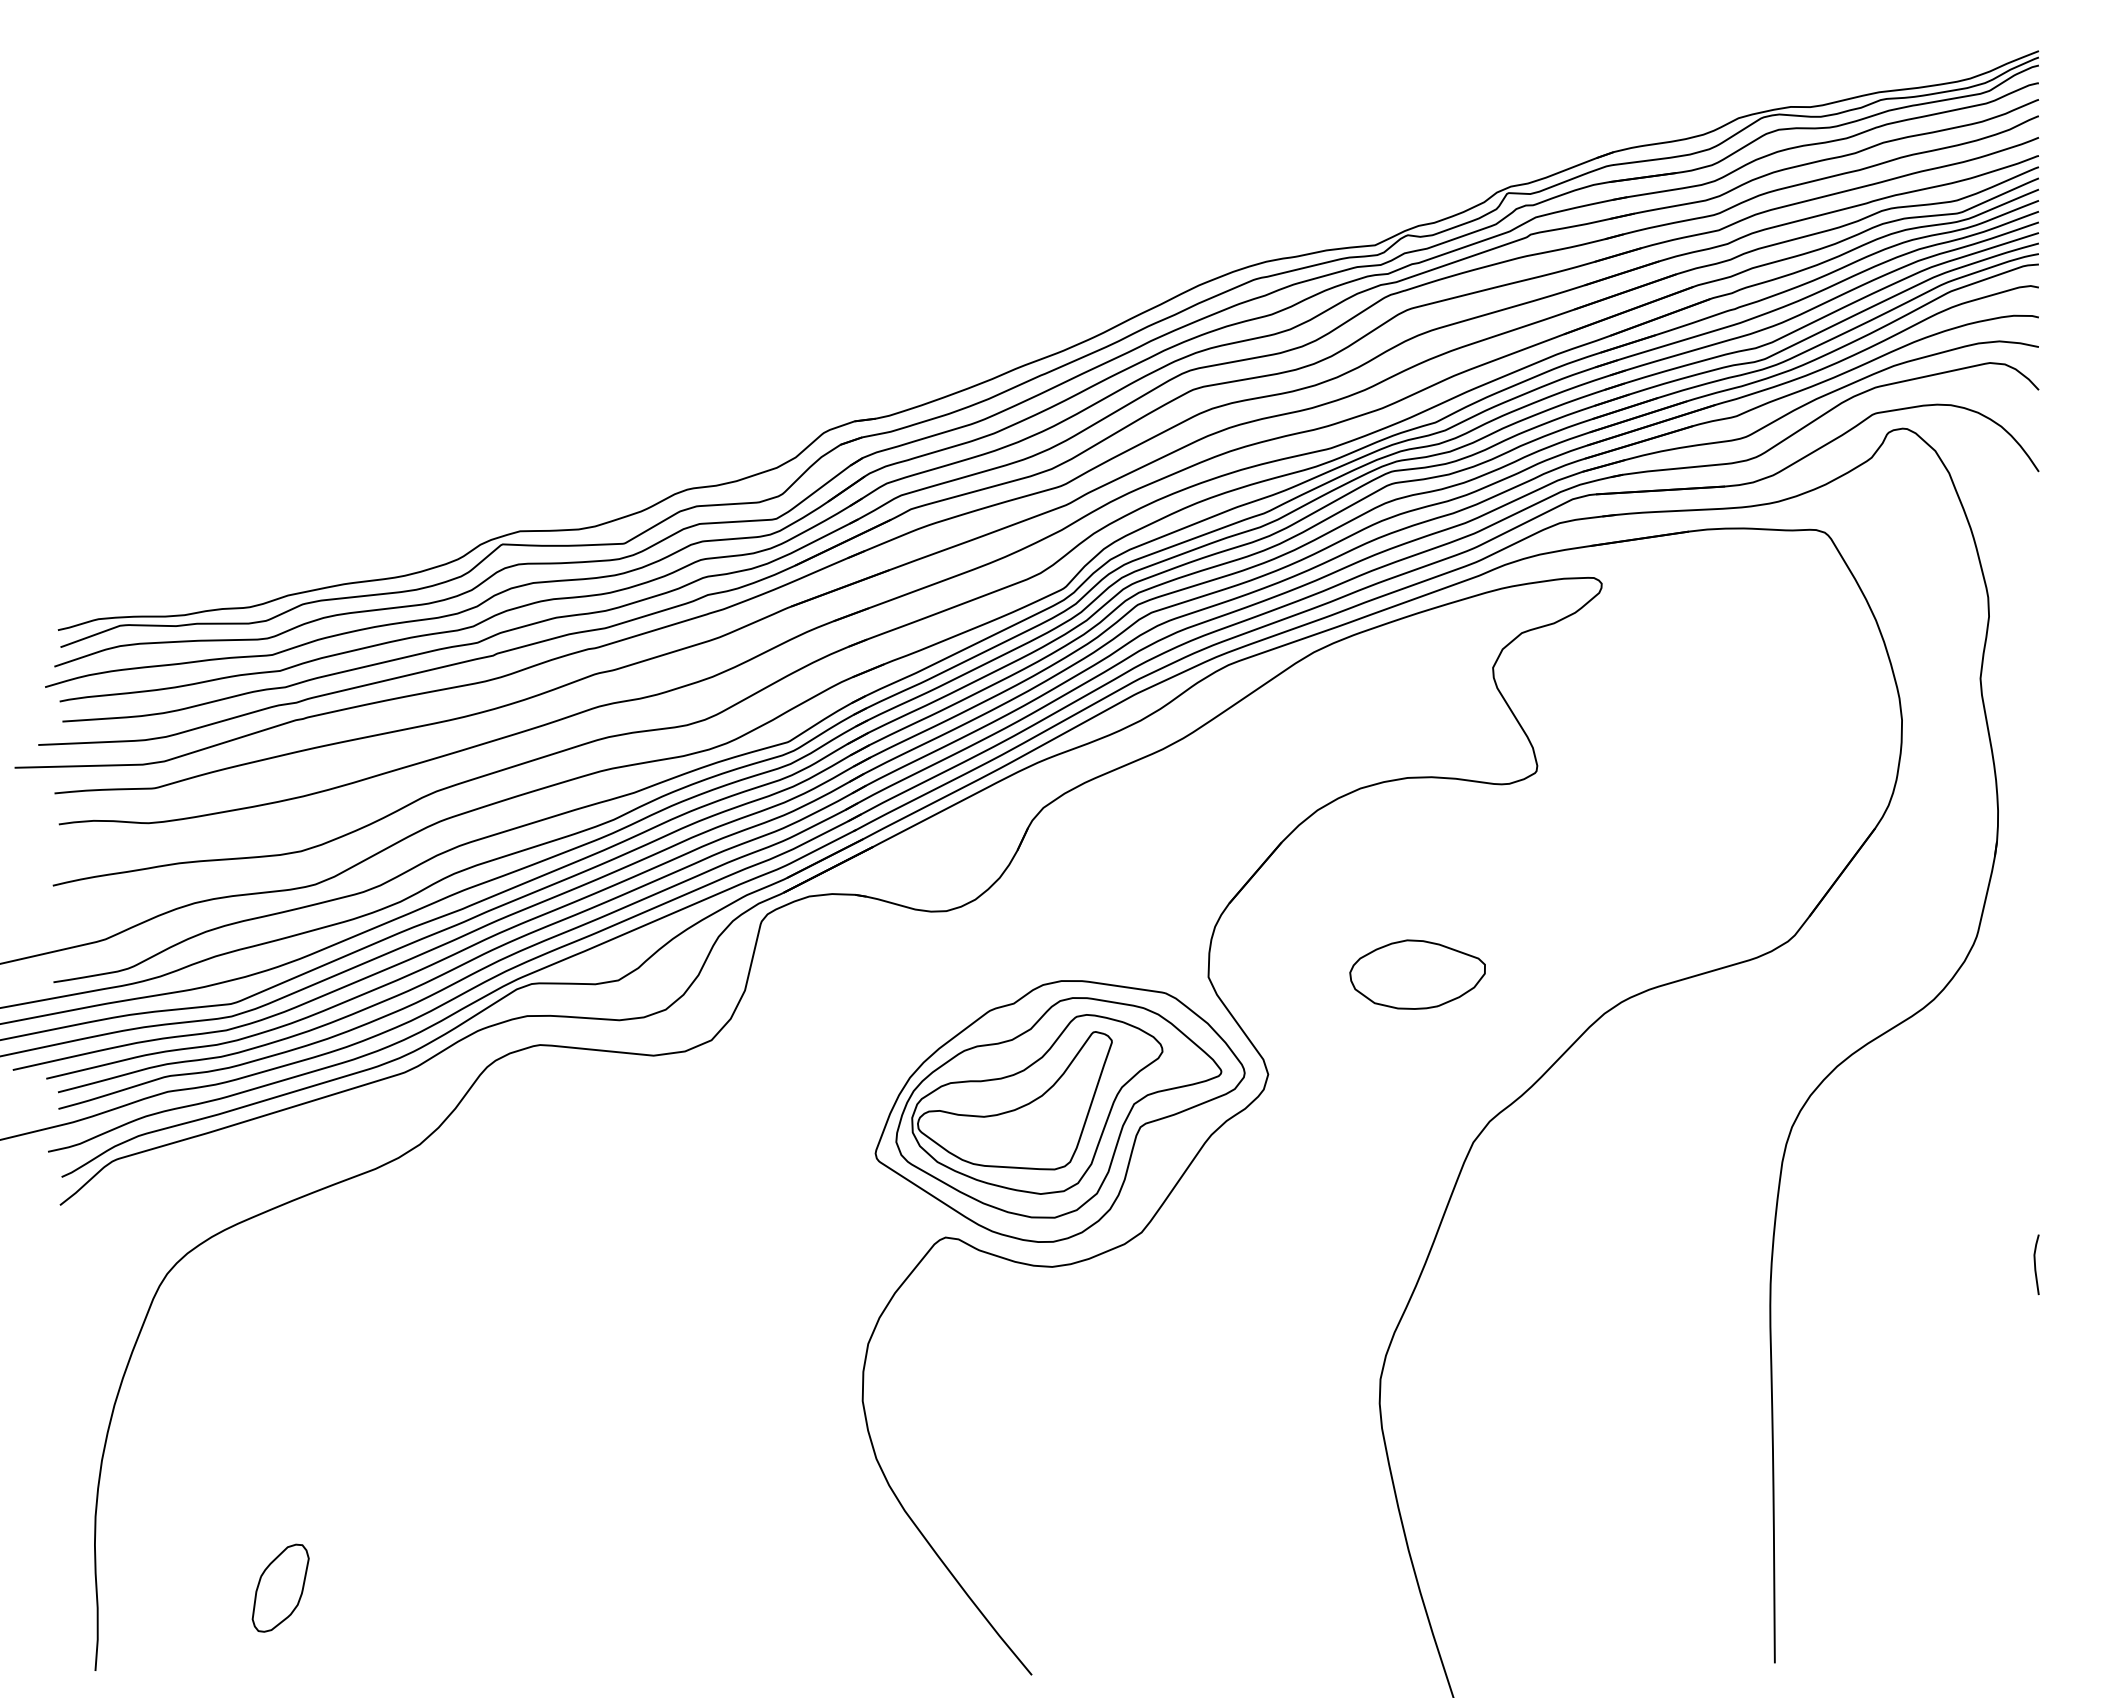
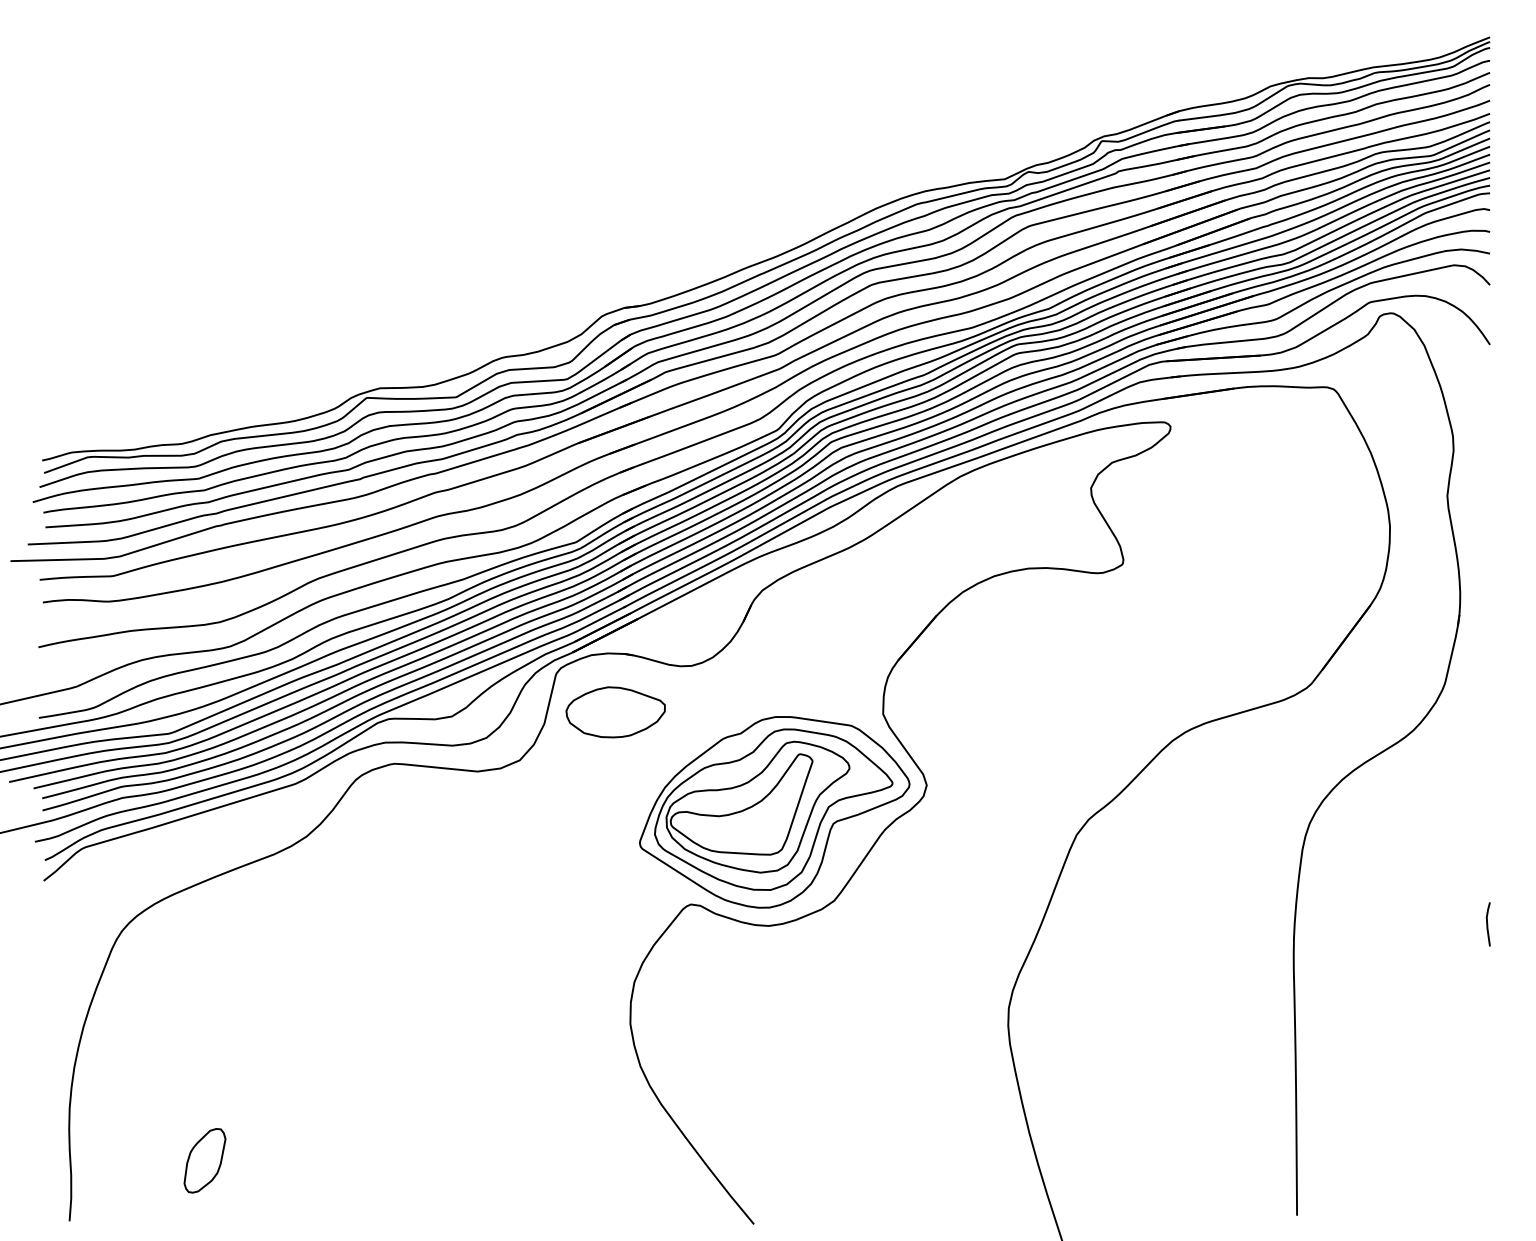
part: (1417, 974) -> (615, 712), moved

